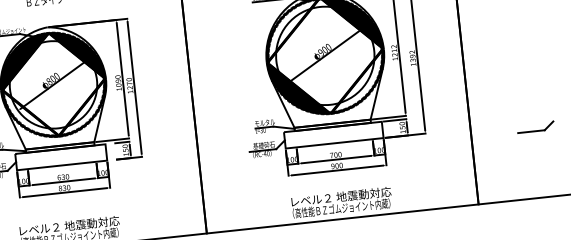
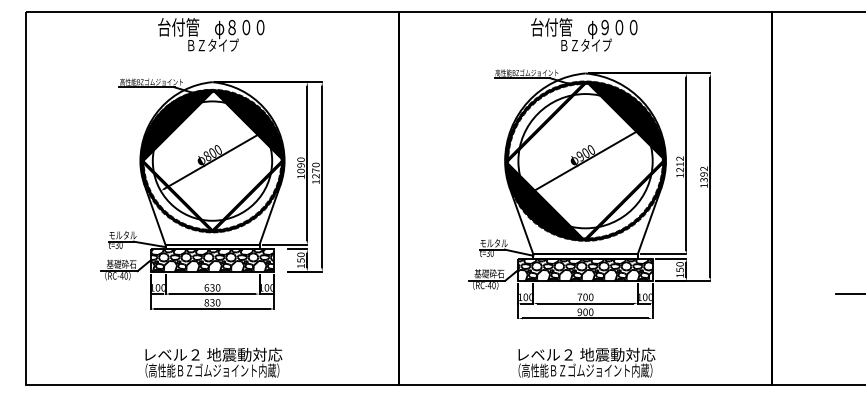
hatch: (333, 134) -> (585, 269), added
hatch: (61, 157) -> (212, 260), added

